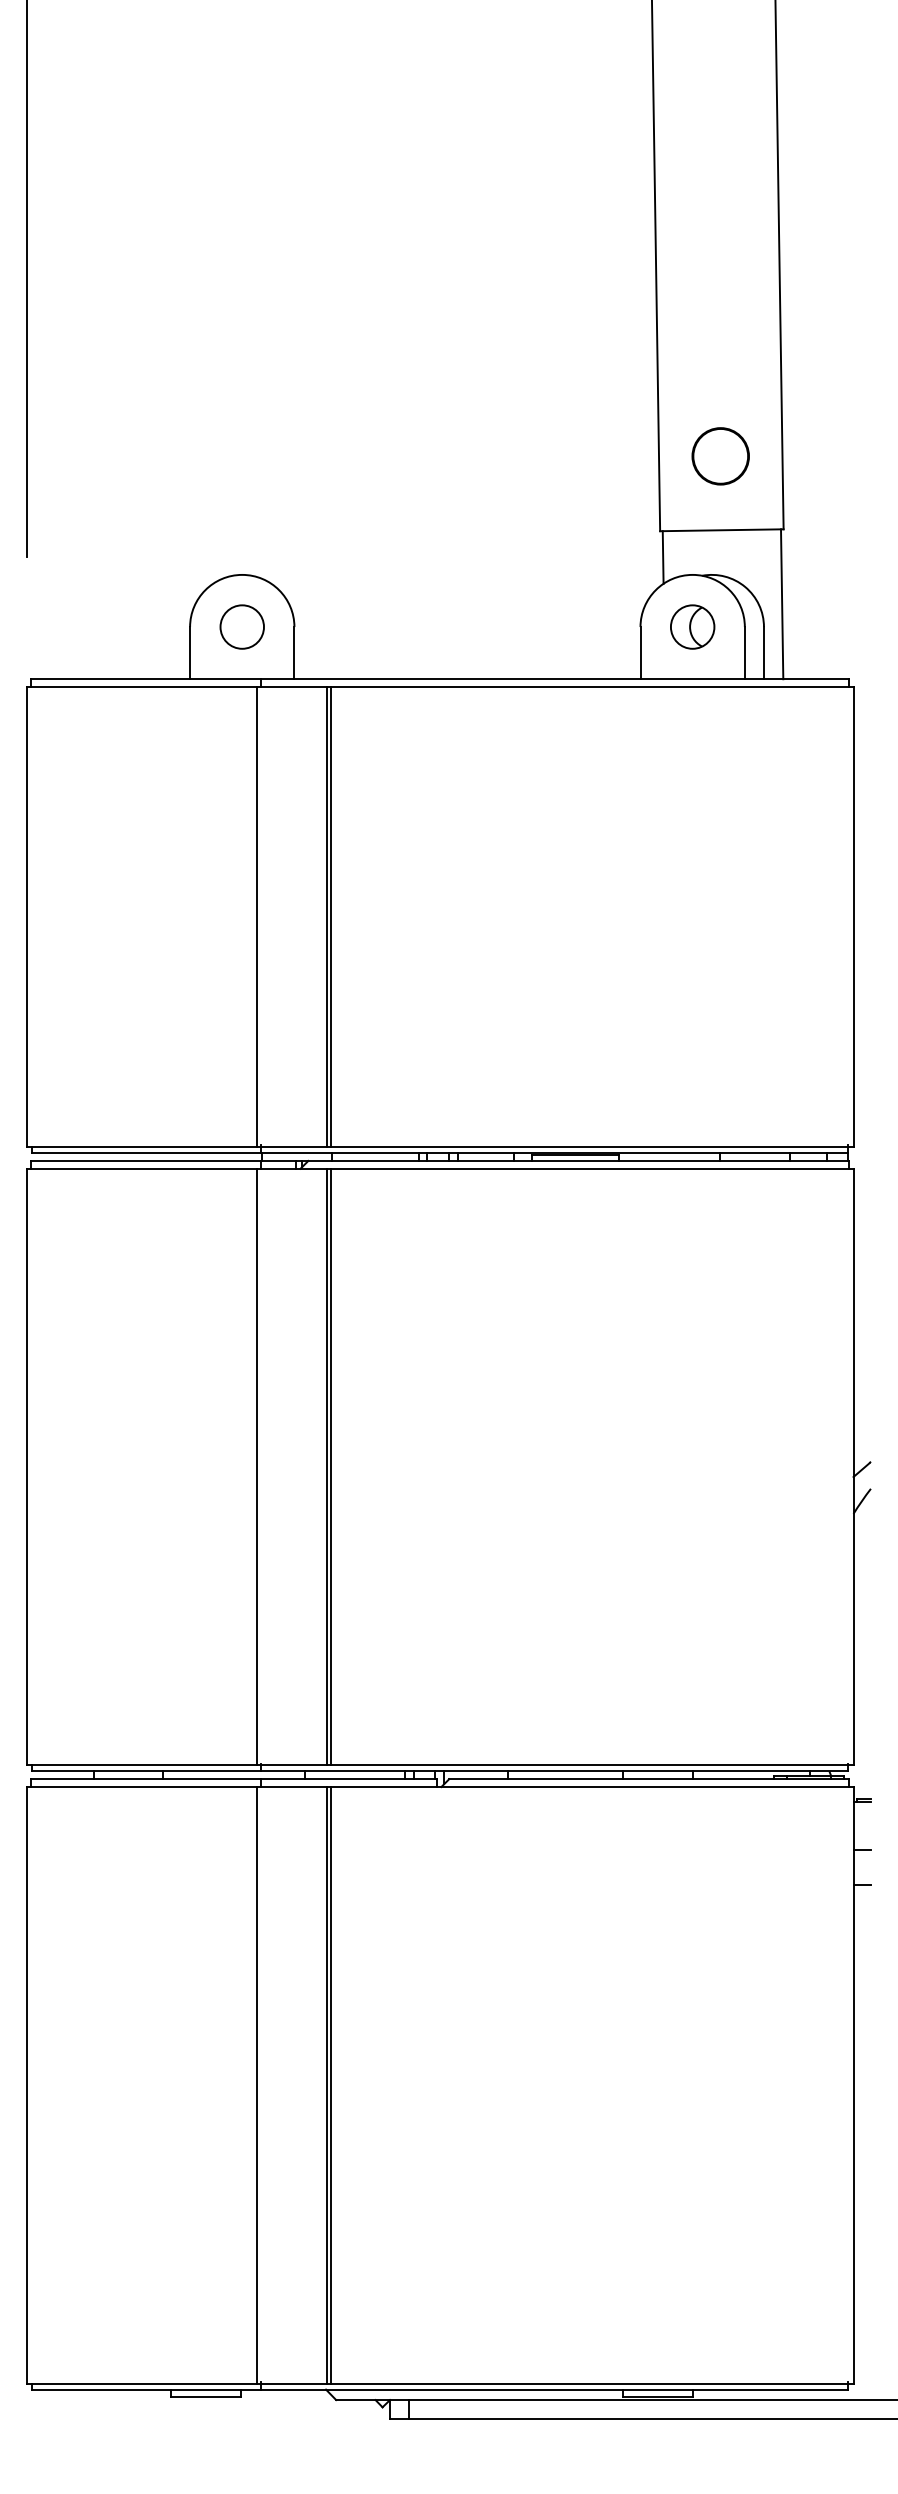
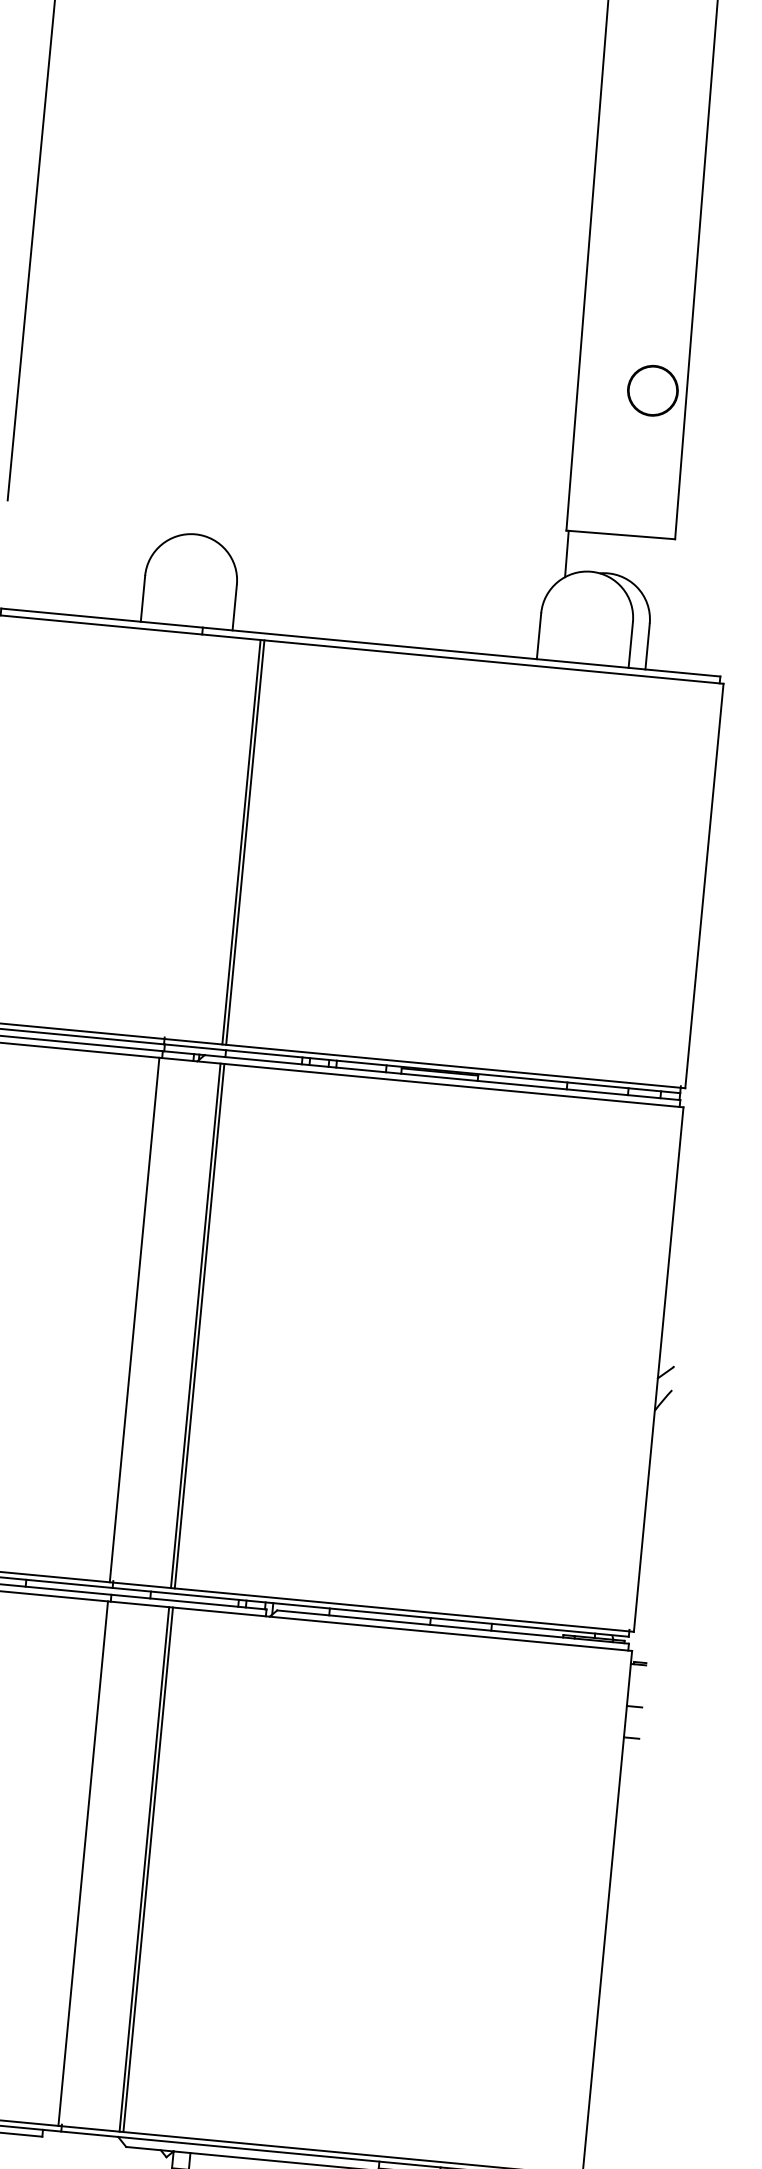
circle: (720, 456) -> (652, 390), moved
line: (782, 604) -> (667, 605), removed
circle: (241, 626) -> (190, 579), removed
part: (692, 626) -> (586, 617), removed
line: (257, 917) -> (180, 836), removed

